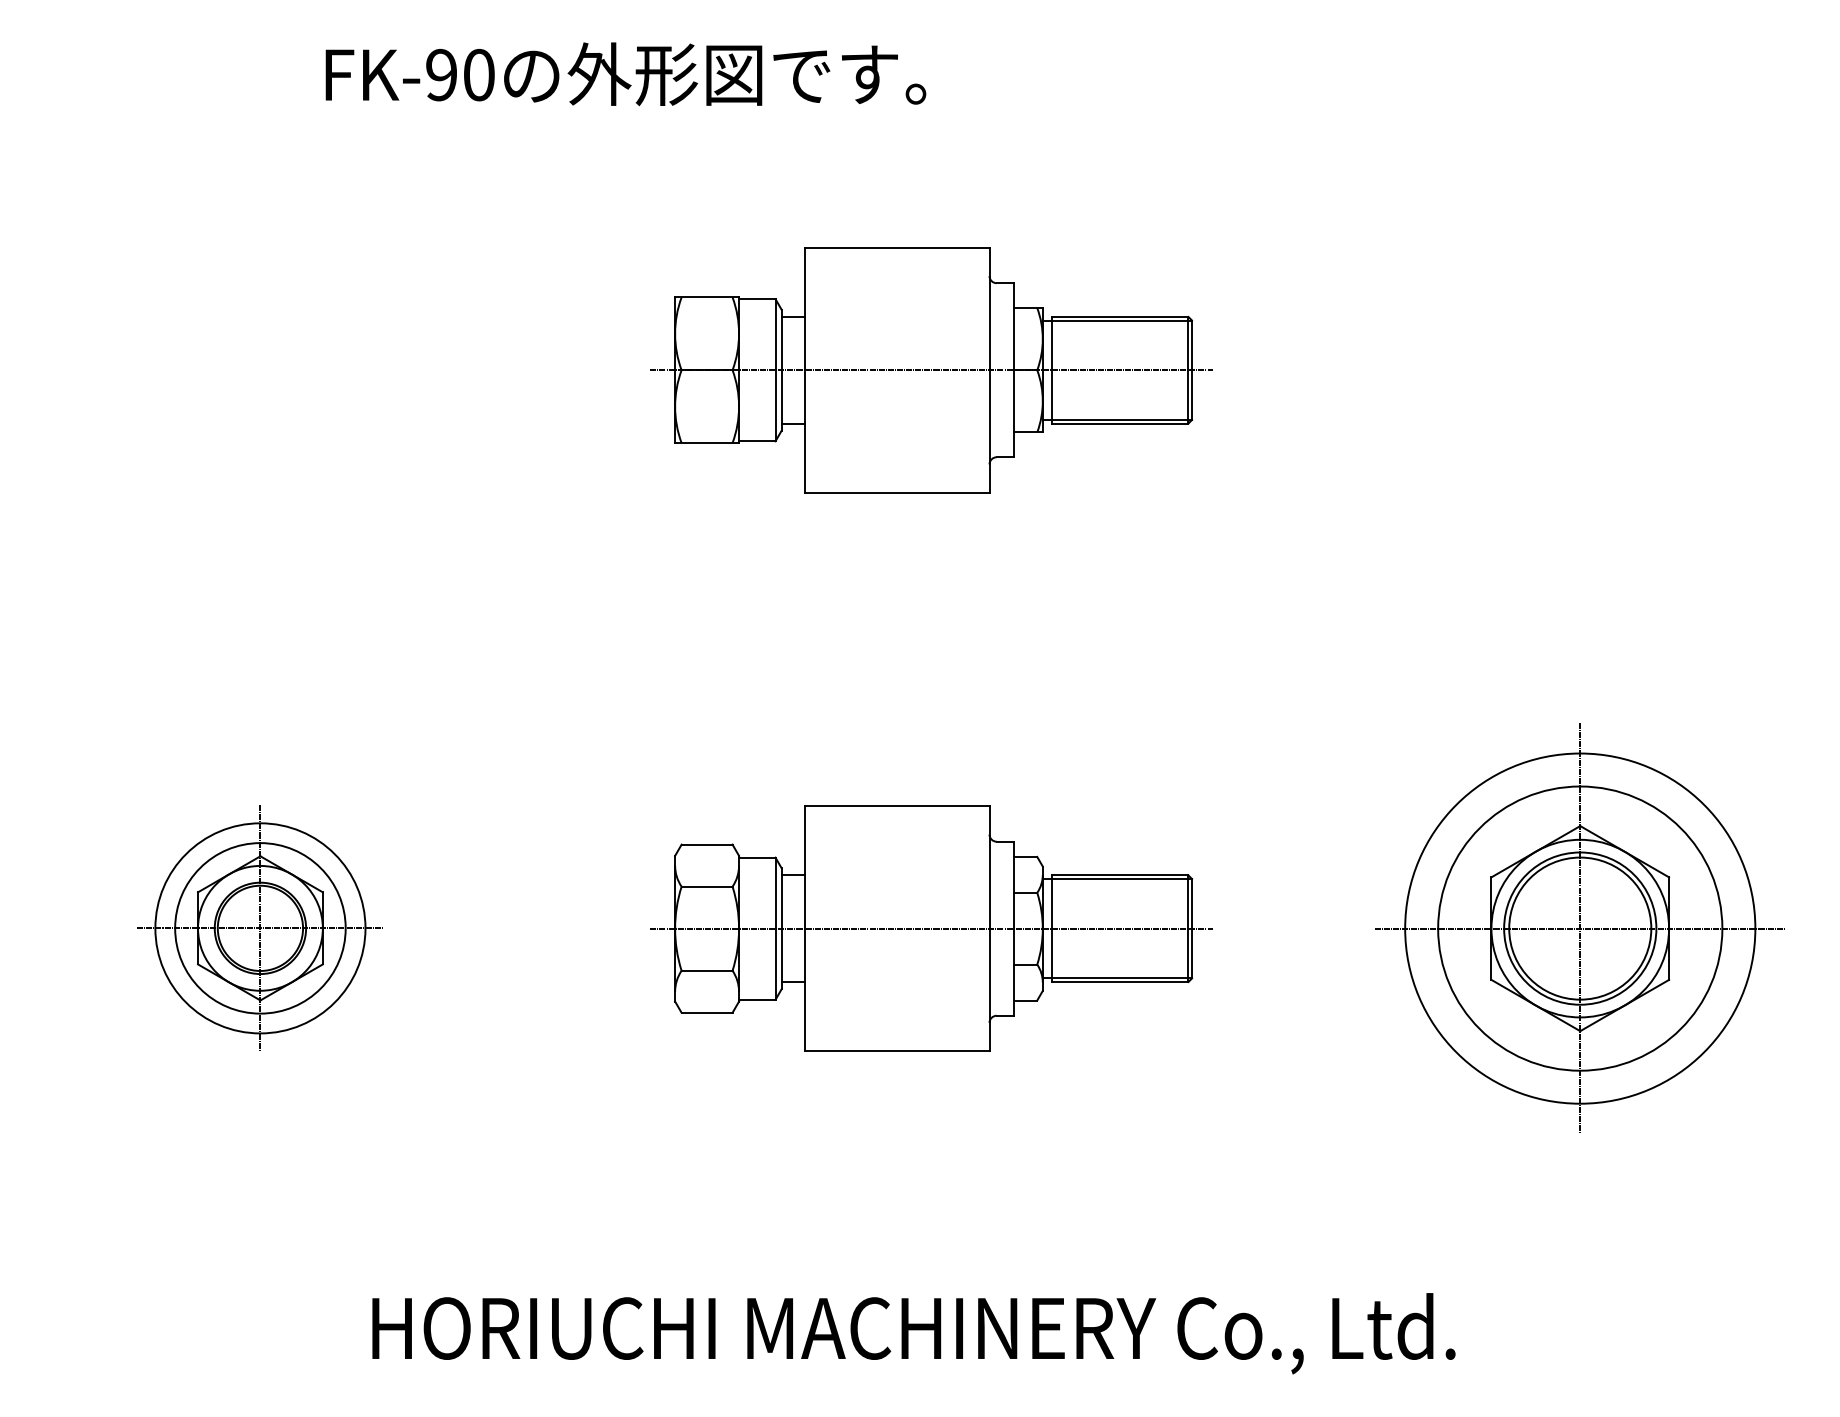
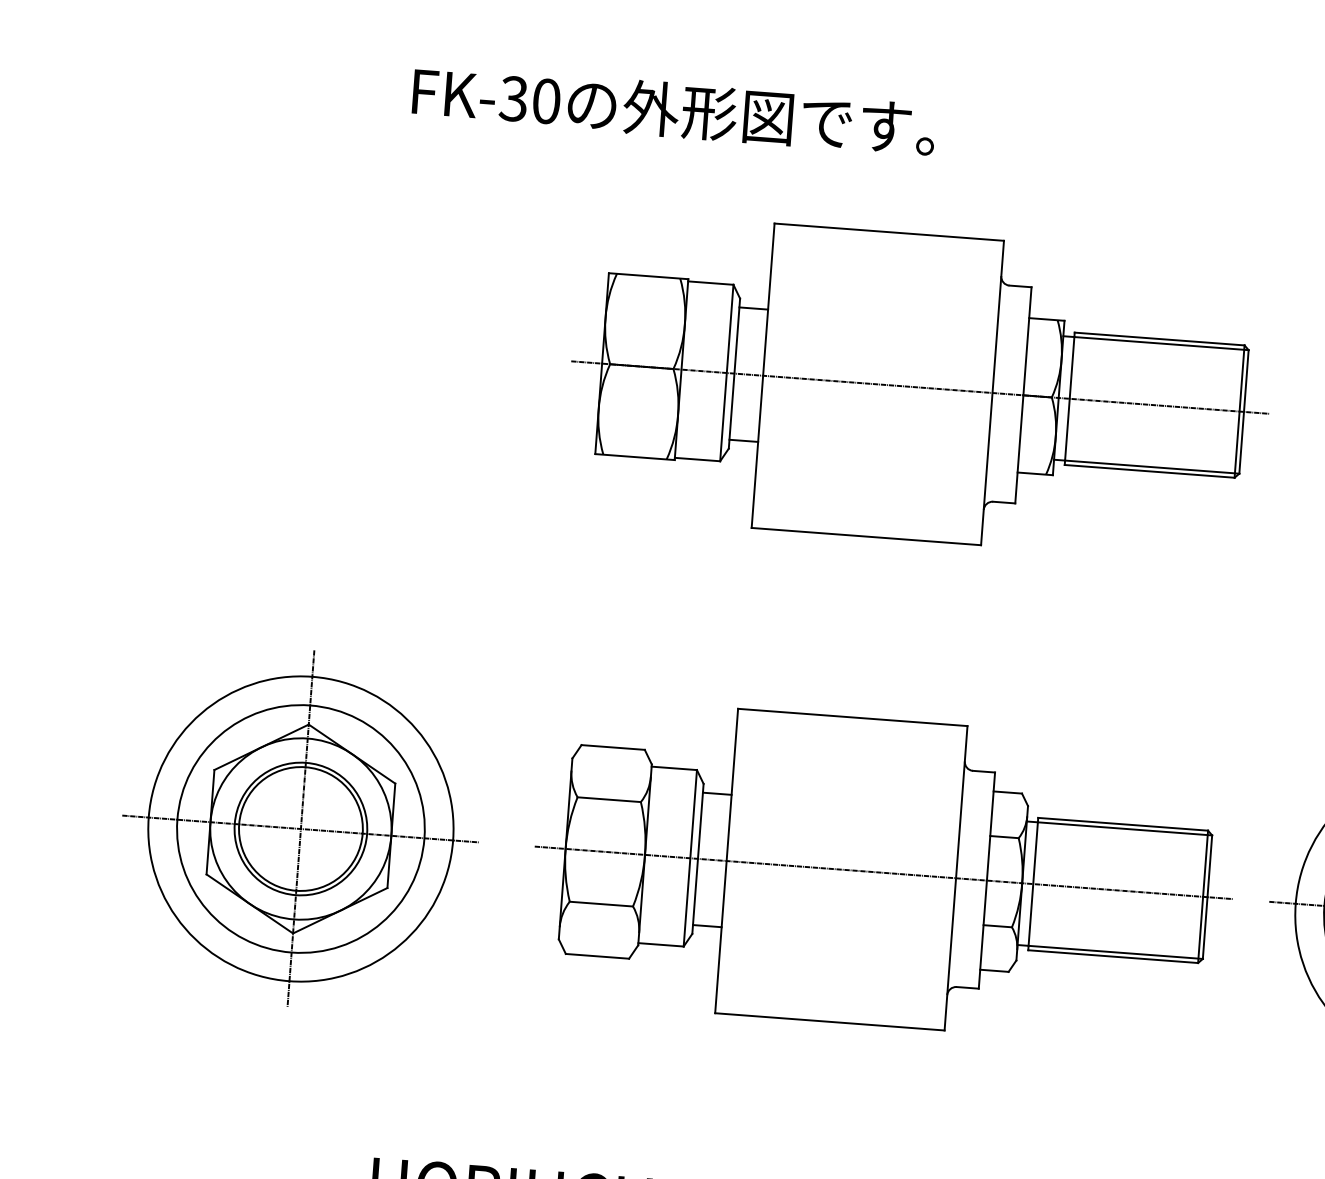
text: (440, 75) -> (512, 99), FK-90 -> FK-30
part: (931, 369) -> (920, 386), size x1.43
part: (259, 927) -> (299, 827), size x1.67
part: (931, 928) -> (883, 872), size x1.43

